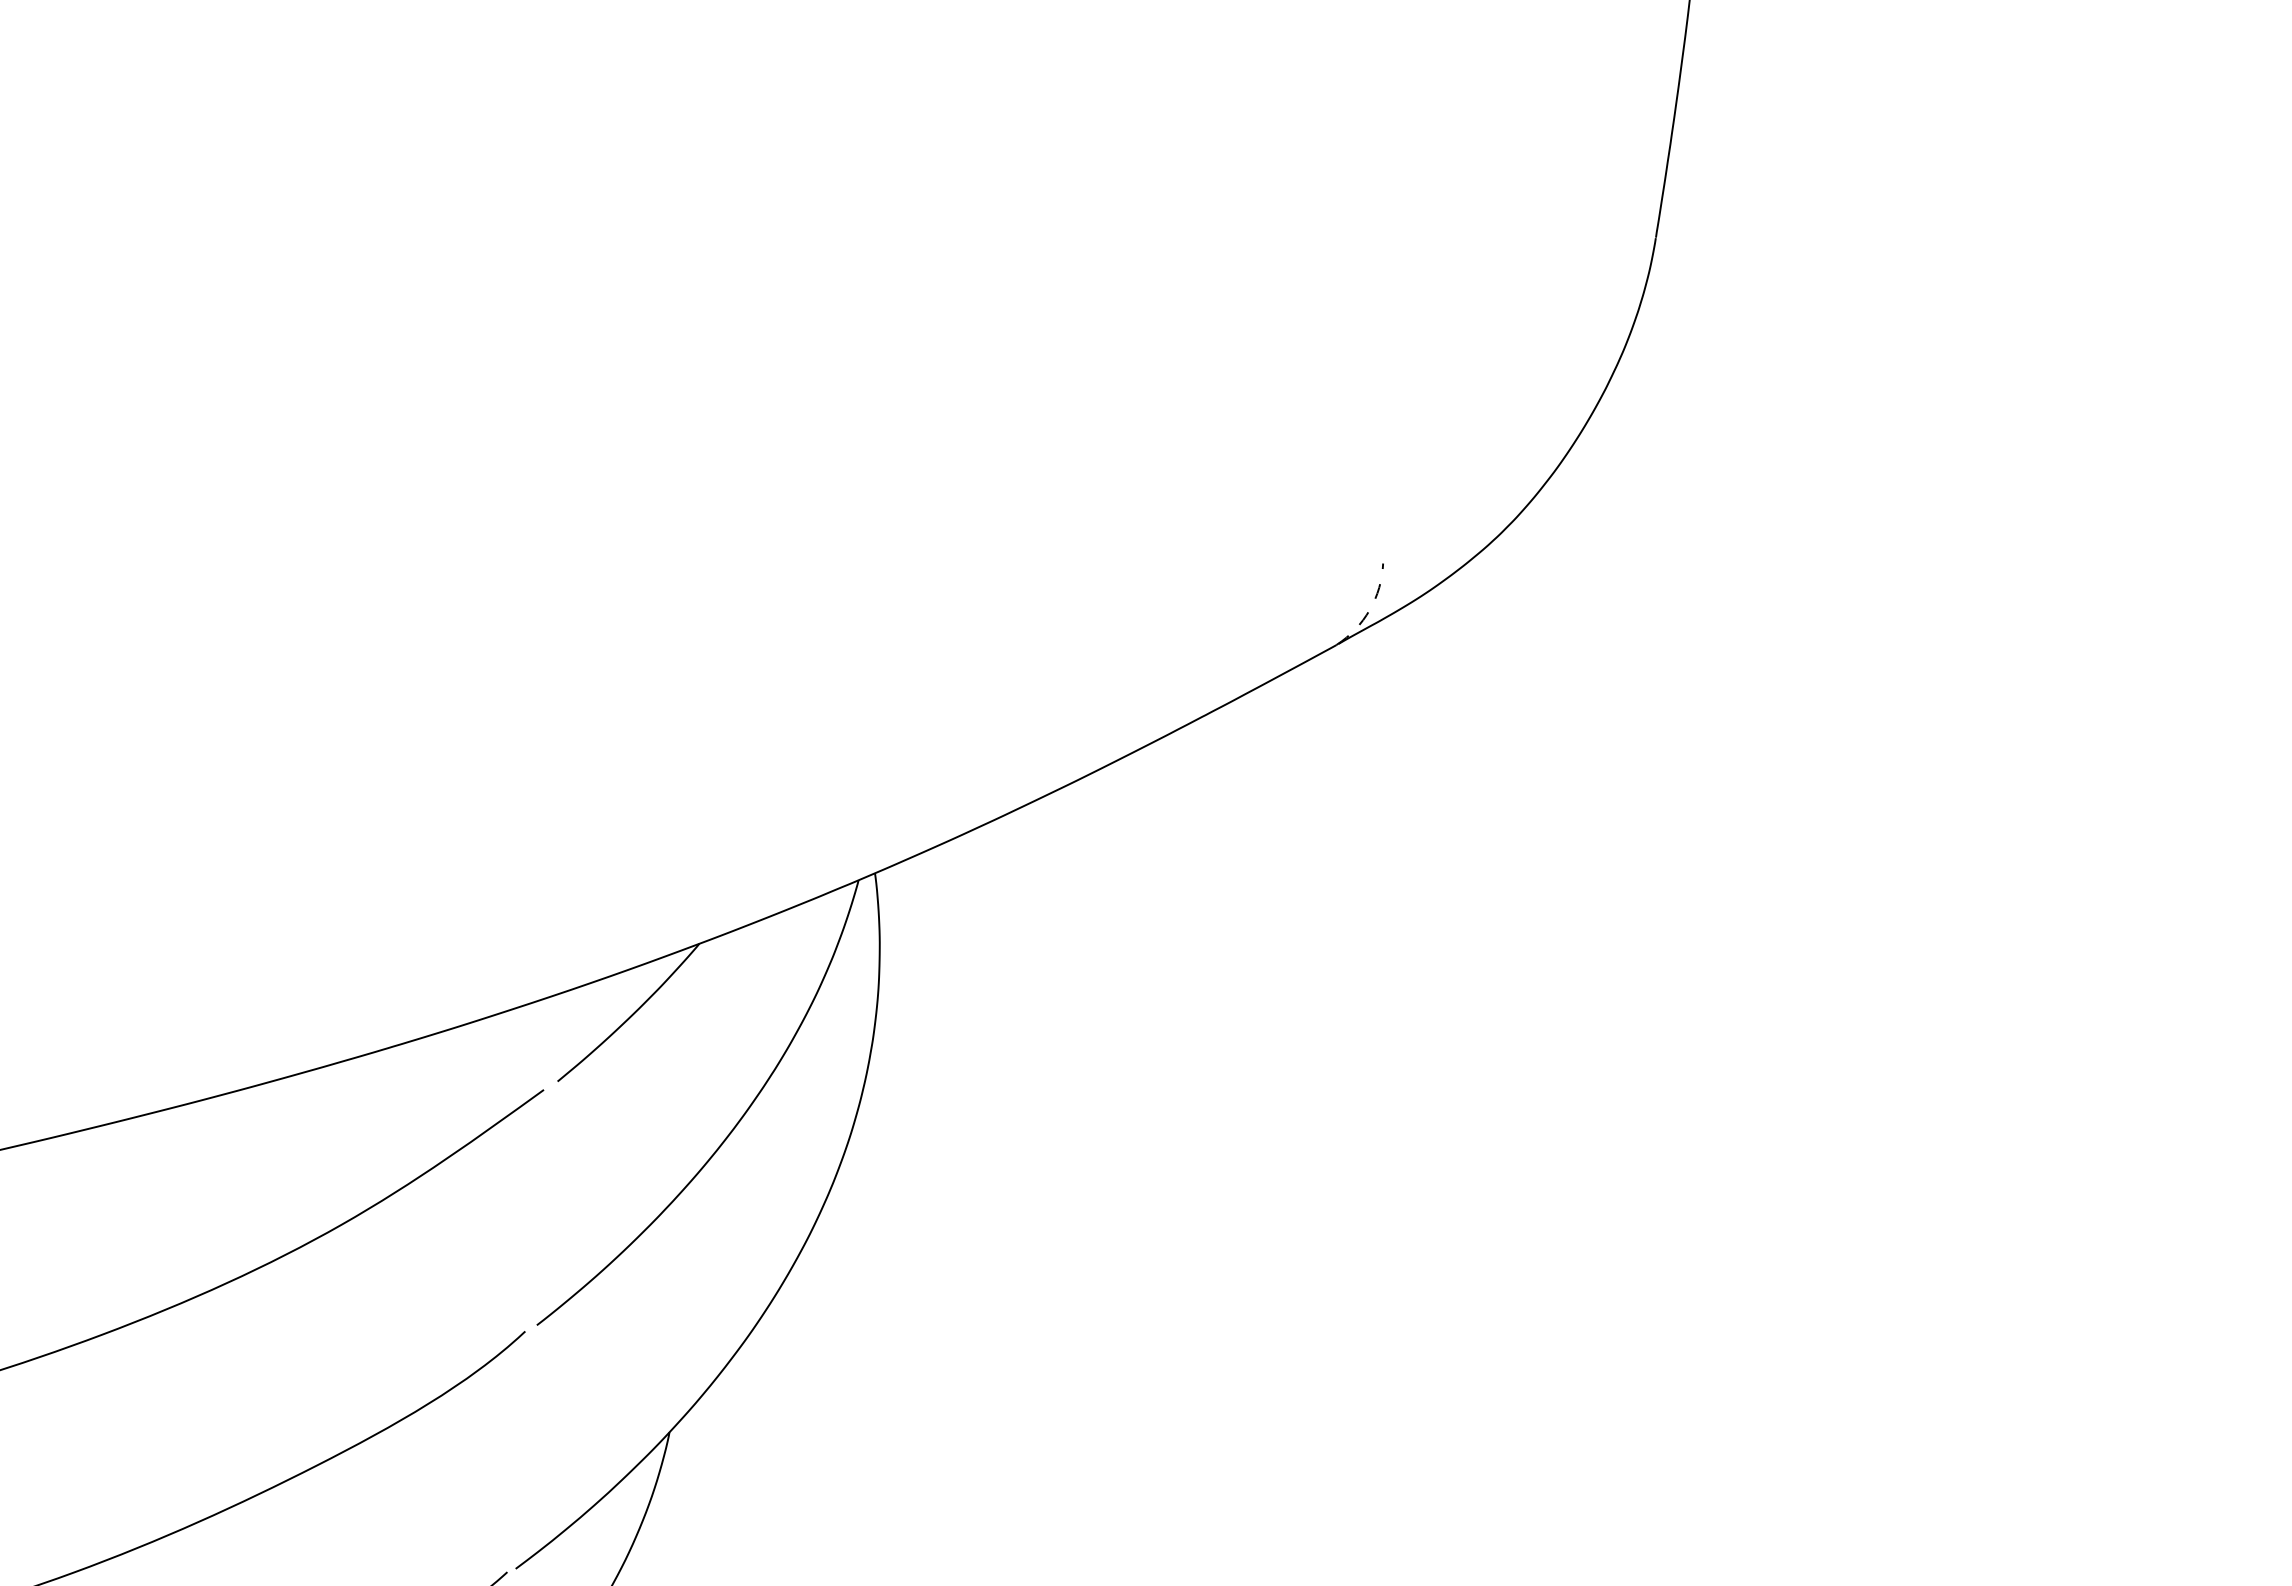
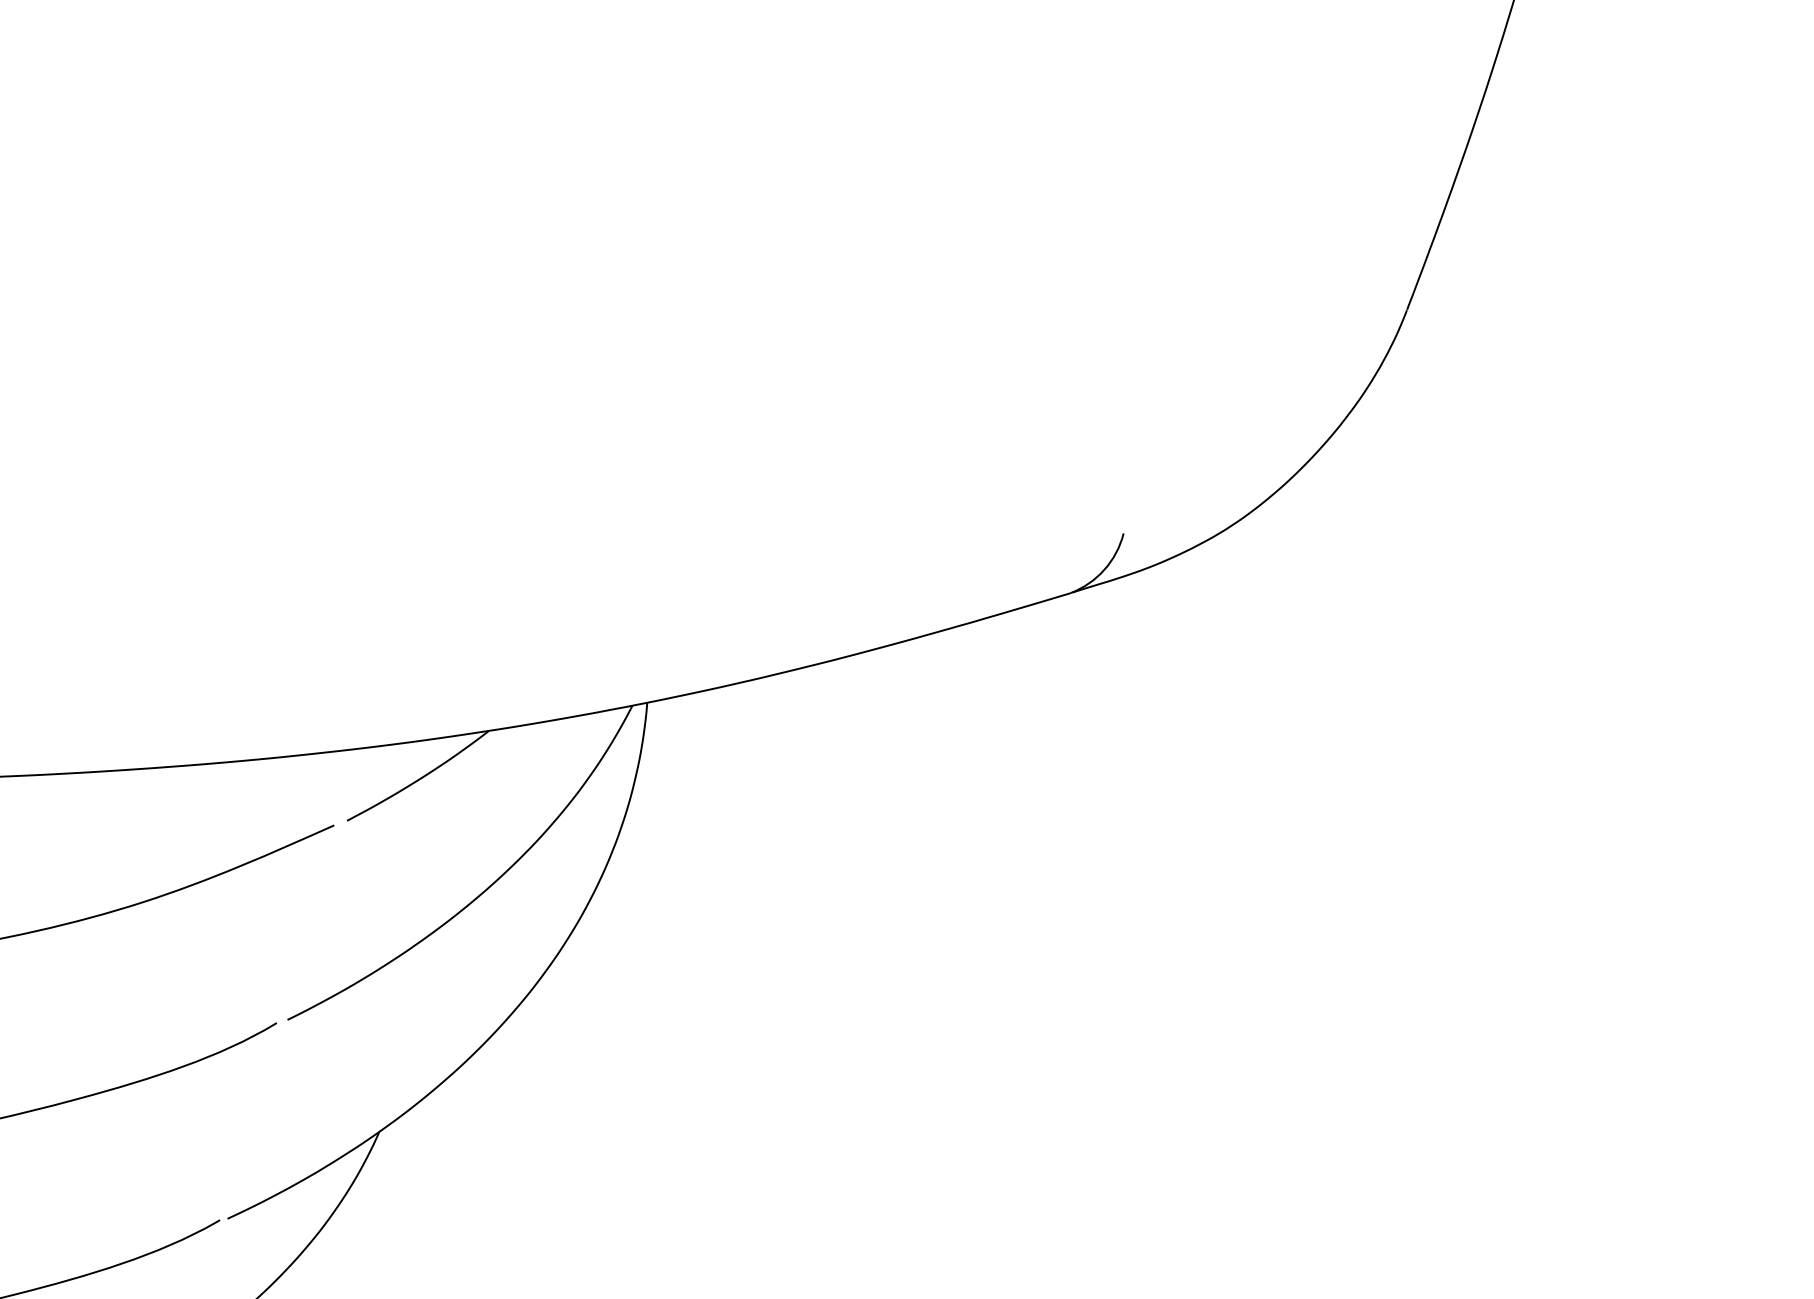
arc: (1369, 610) -> (1104, 570), dashed -> solid

